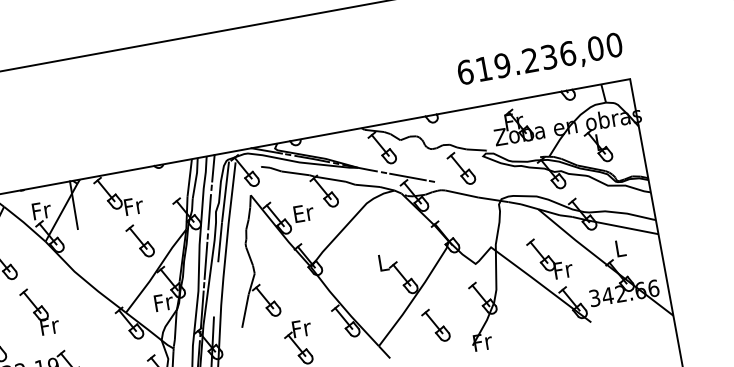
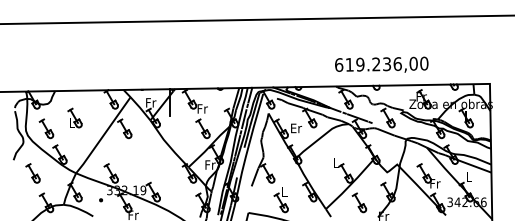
text: (539, 59) -> (381, 64), moved
part: (39, 311) -> (140, 158), removed
text: (301, 327) -> (284, 191), Fr -> L

